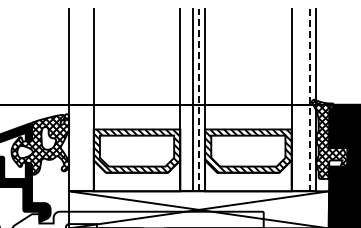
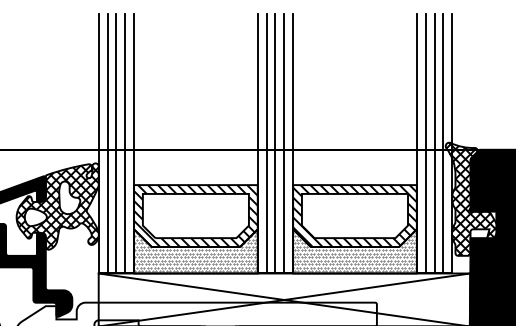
line: (75, 100) -> (107, 143), added
line: (81, 100) -> (116, 143), added
line: (87, 100) -> (125, 143), added
line: (186, 100) -> (266, 143), added
line: (198, 100) -> (283, 143), dashed -> solid
line: (297, 100) -> (425, 143), added
line: (304, 100) -> (435, 143), added
line: (310, 100) -> (443, 143), dashed -> solid
hatch: (136, 175) -> (195, 250), added
hatch: (247, 175) -> (353, 250), added

